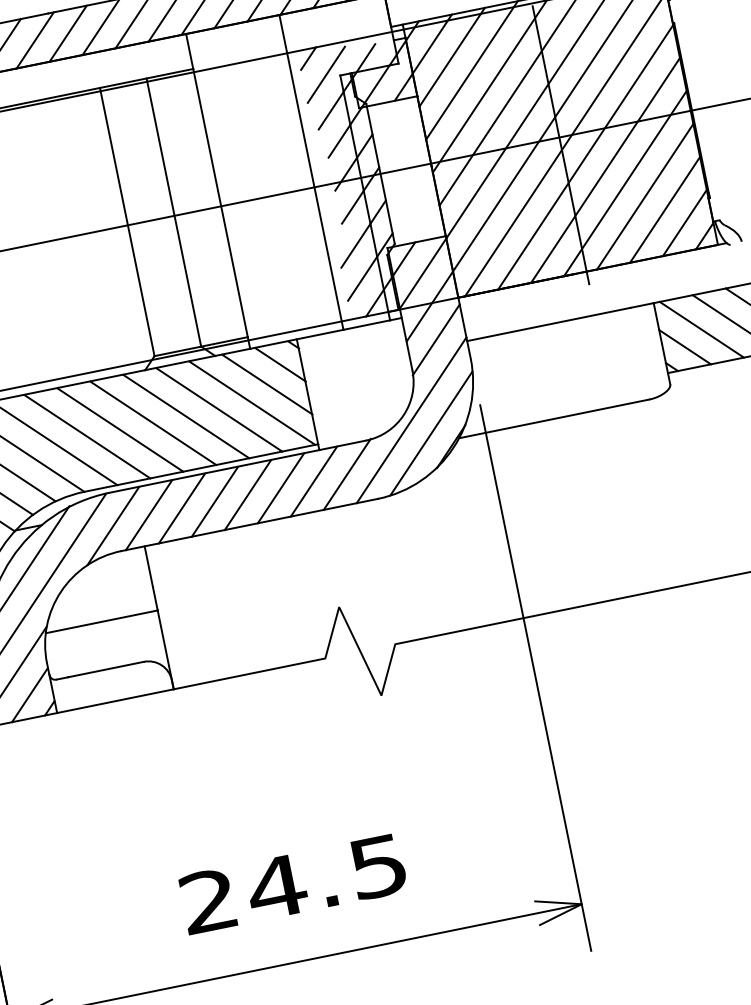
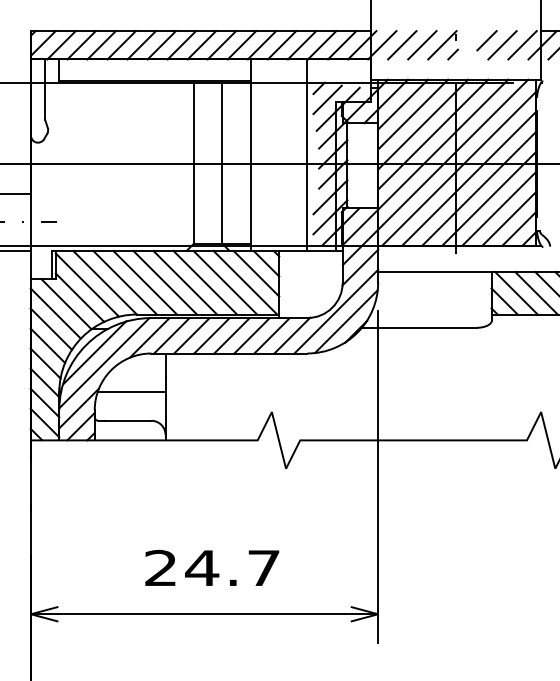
text: (377, 867) -> (263, 568), 24.5 -> 24.7

